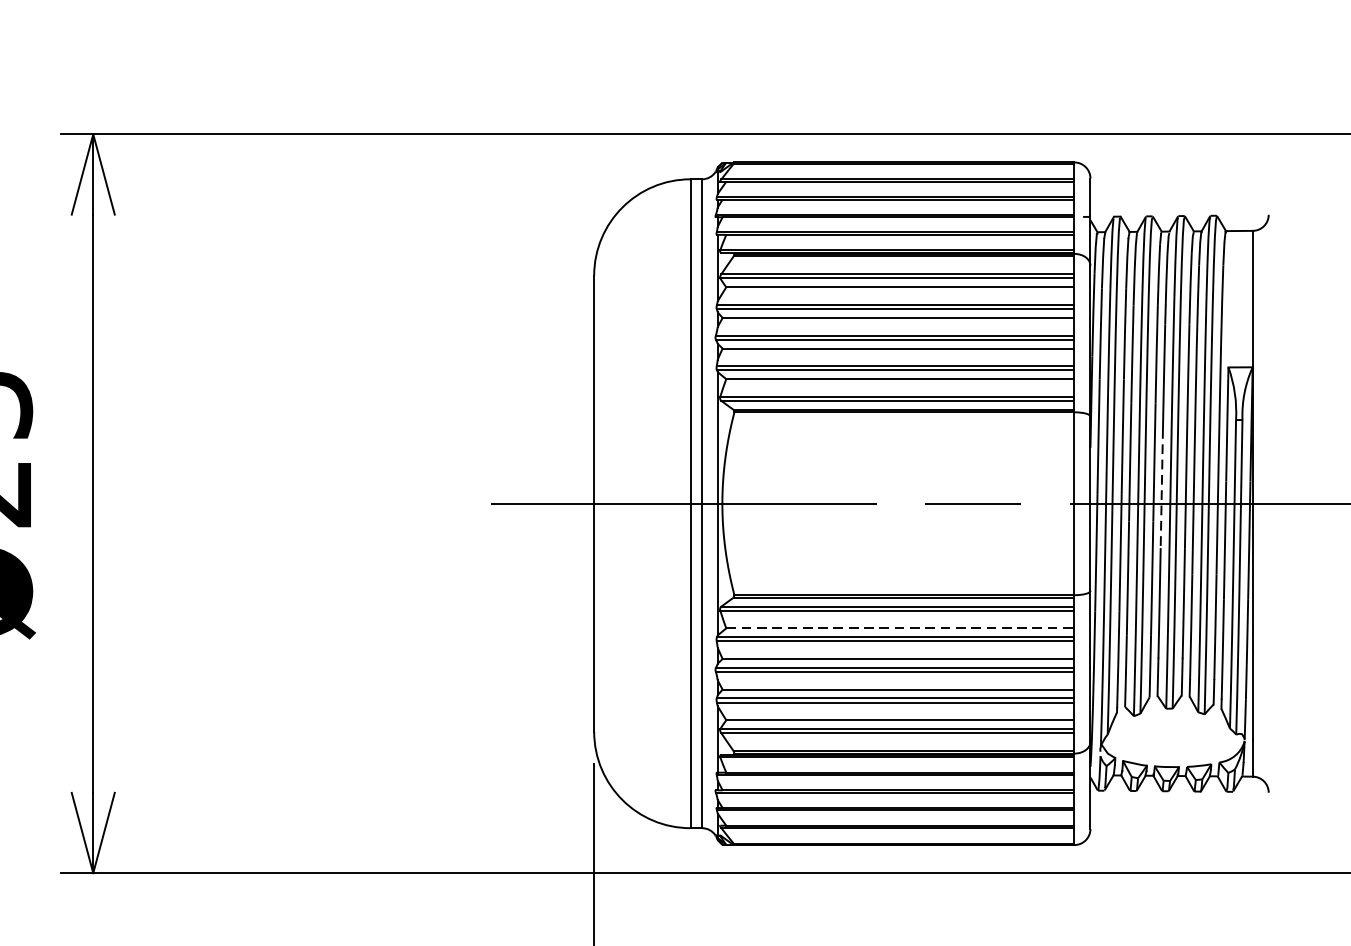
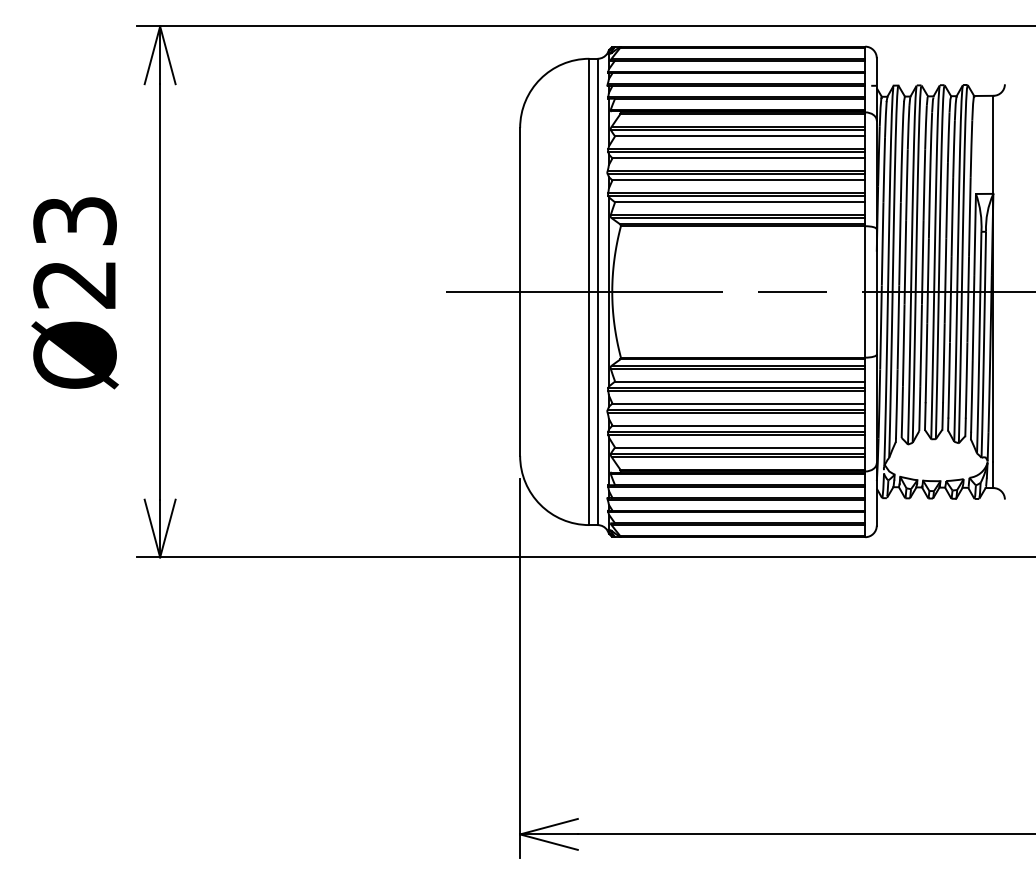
line: (1162, 487) -> (928, 280), dashed -> solid
line: (900, 628) -> (740, 381), dashed -> solid

